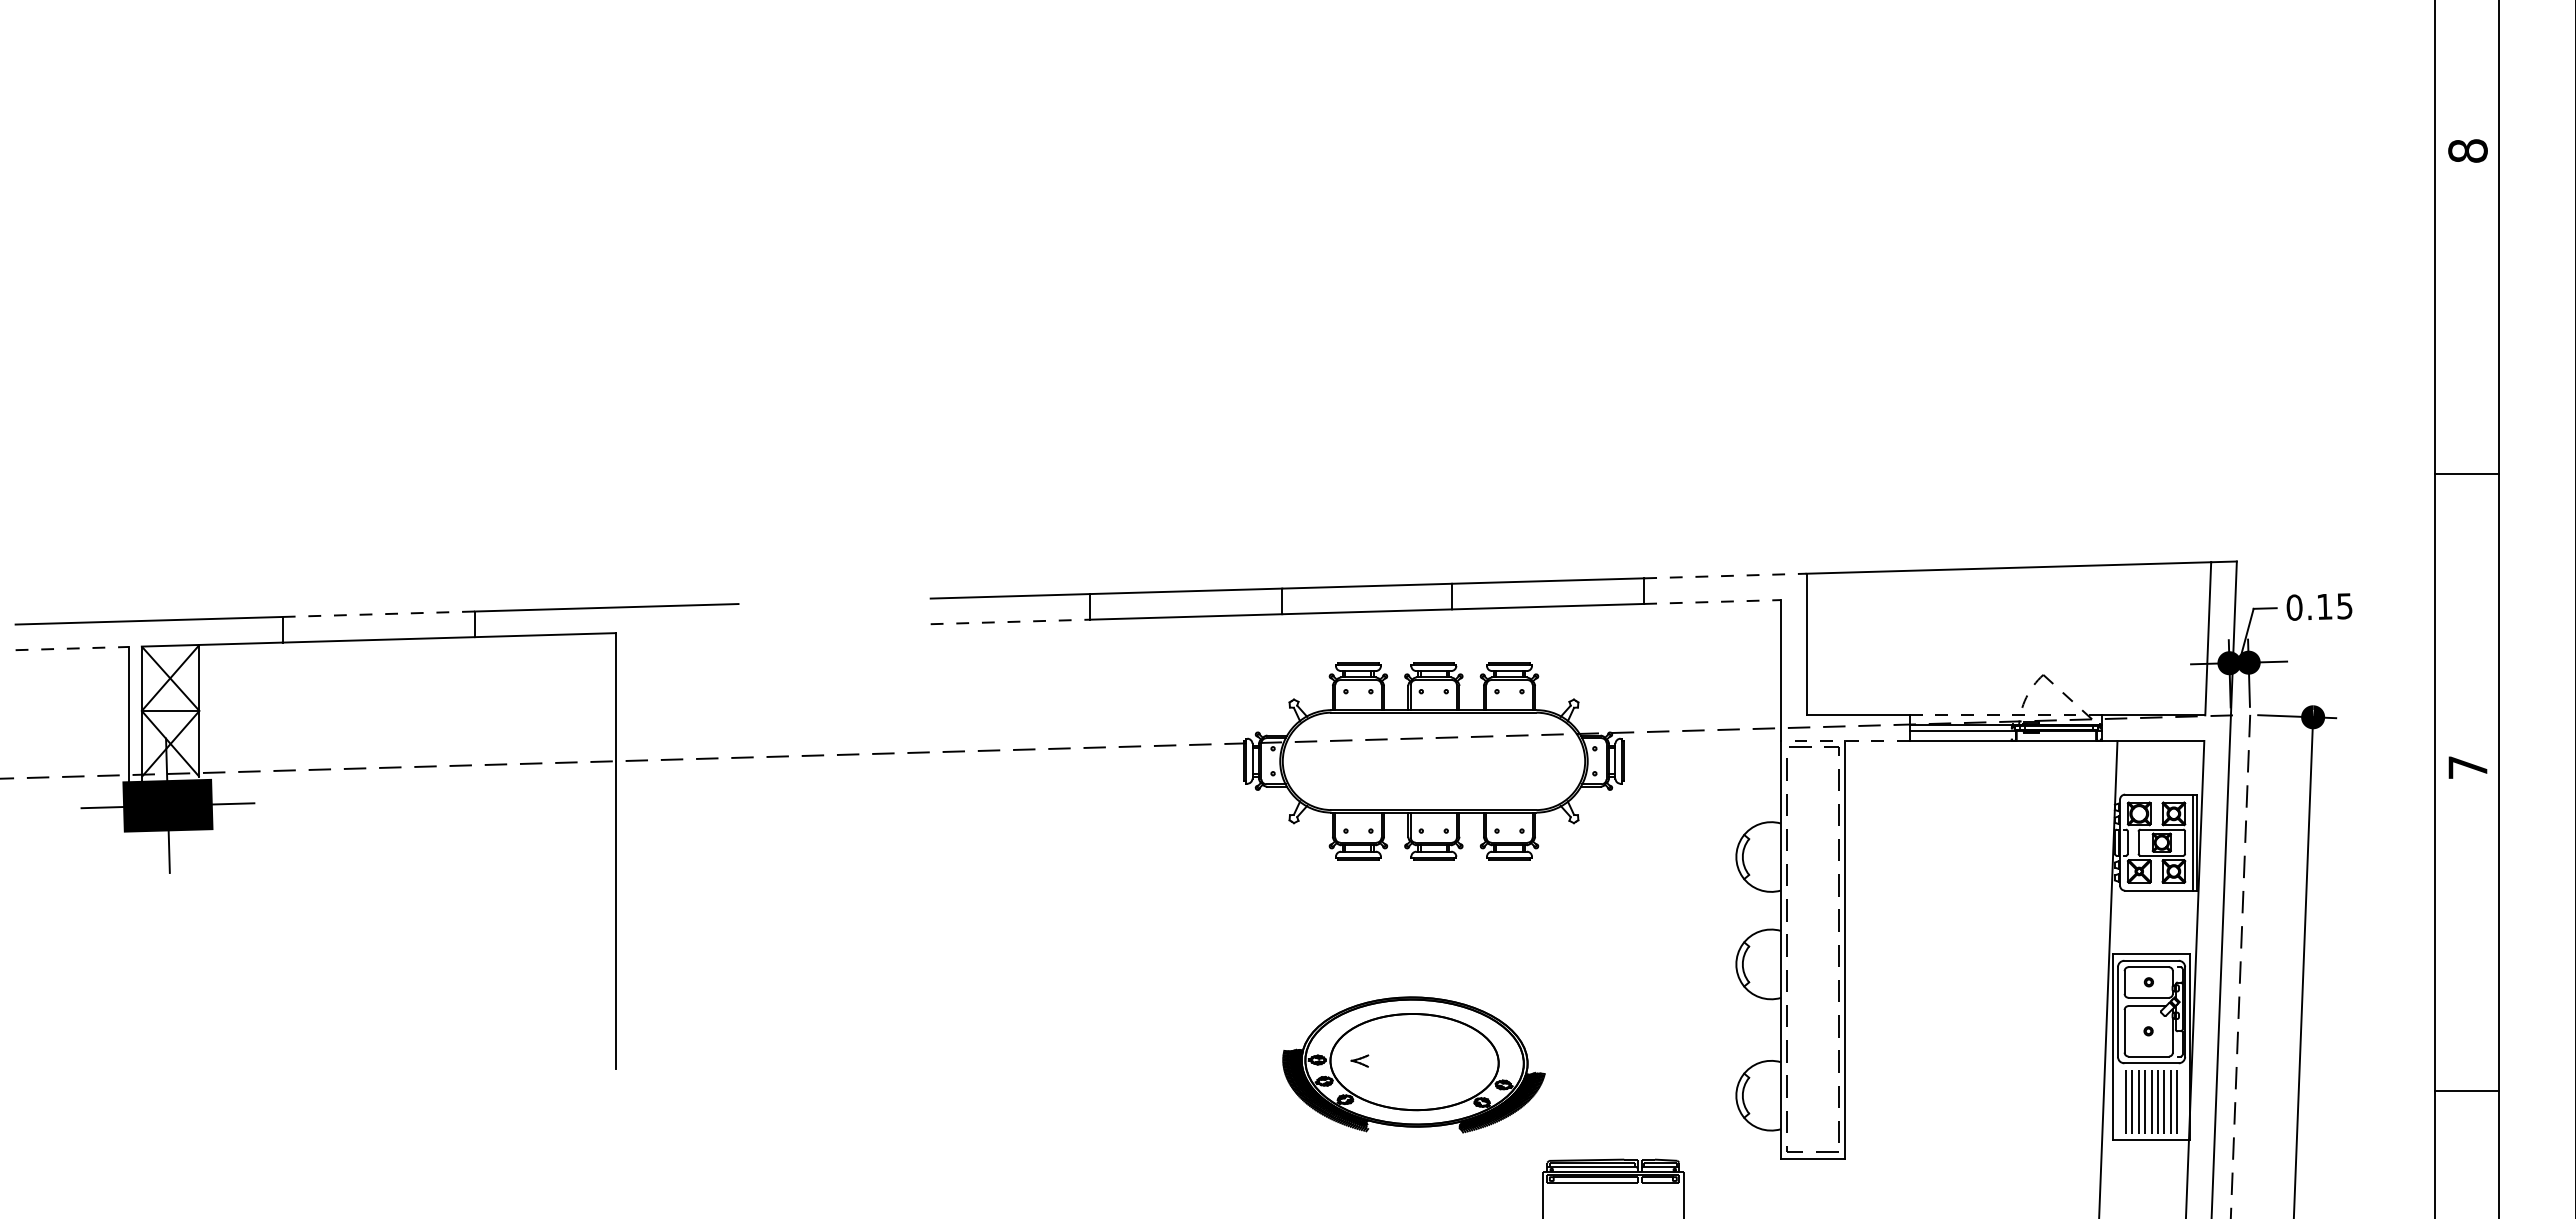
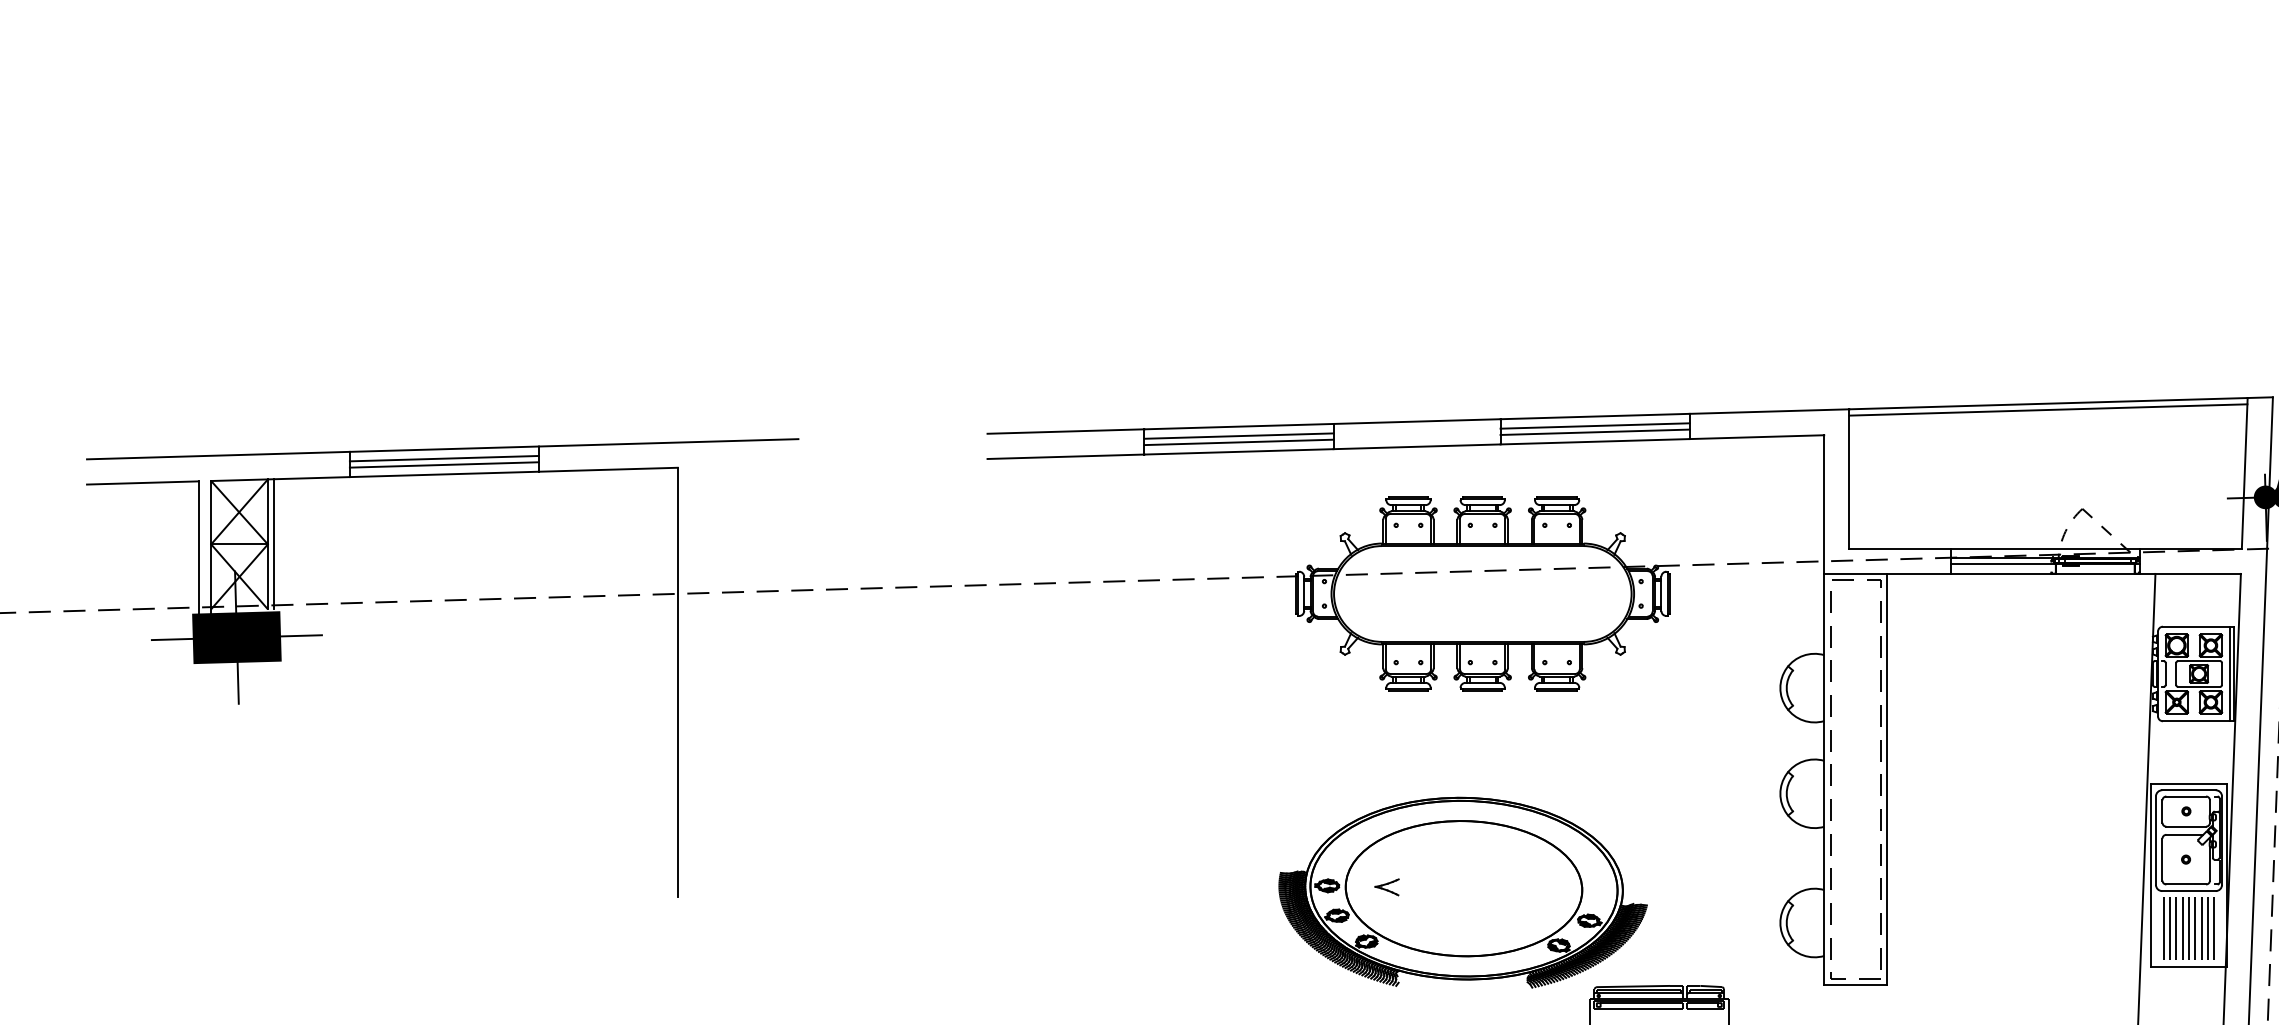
line: (2008, 574) -> (2048, 410), added
line: (1725, 576) -> (1769, 412), dashed -> solid
line: (1548, 590) -> (1595, 425), added
line: (1548, 596) -> (1595, 431), added
line: (1186, 600) -> (1239, 435), added
line: (1713, 602) -> (1757, 437), dashed -> solid
line: (1186, 607) -> (1239, 442), added
line: (379, 614) -> (445, 449), dashed -> solid
line: (1010, 621) -> (1066, 456), dashed -> solid
line: (378, 623) -> (444, 458), added
line: (378, 629) -> (444, 464), added
line: (72, 648) -> (142, 482), dashed -> solid
line: (205, 710) -> (273, 543), added
line: (2006, 715) -> (2046, 548), dashed -> solid
line: (1844, 740) -> (1886, 573), dashed -> solid
part: (1413, 1064) -> (1462, 892), size x1.43

